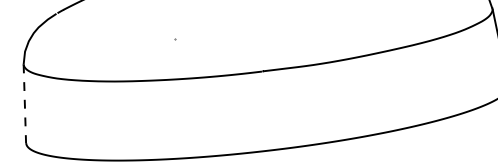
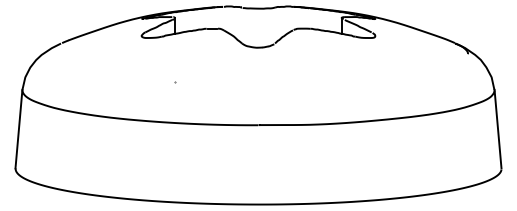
line: (24, 104) -> (18, 129), dashed -> solid

